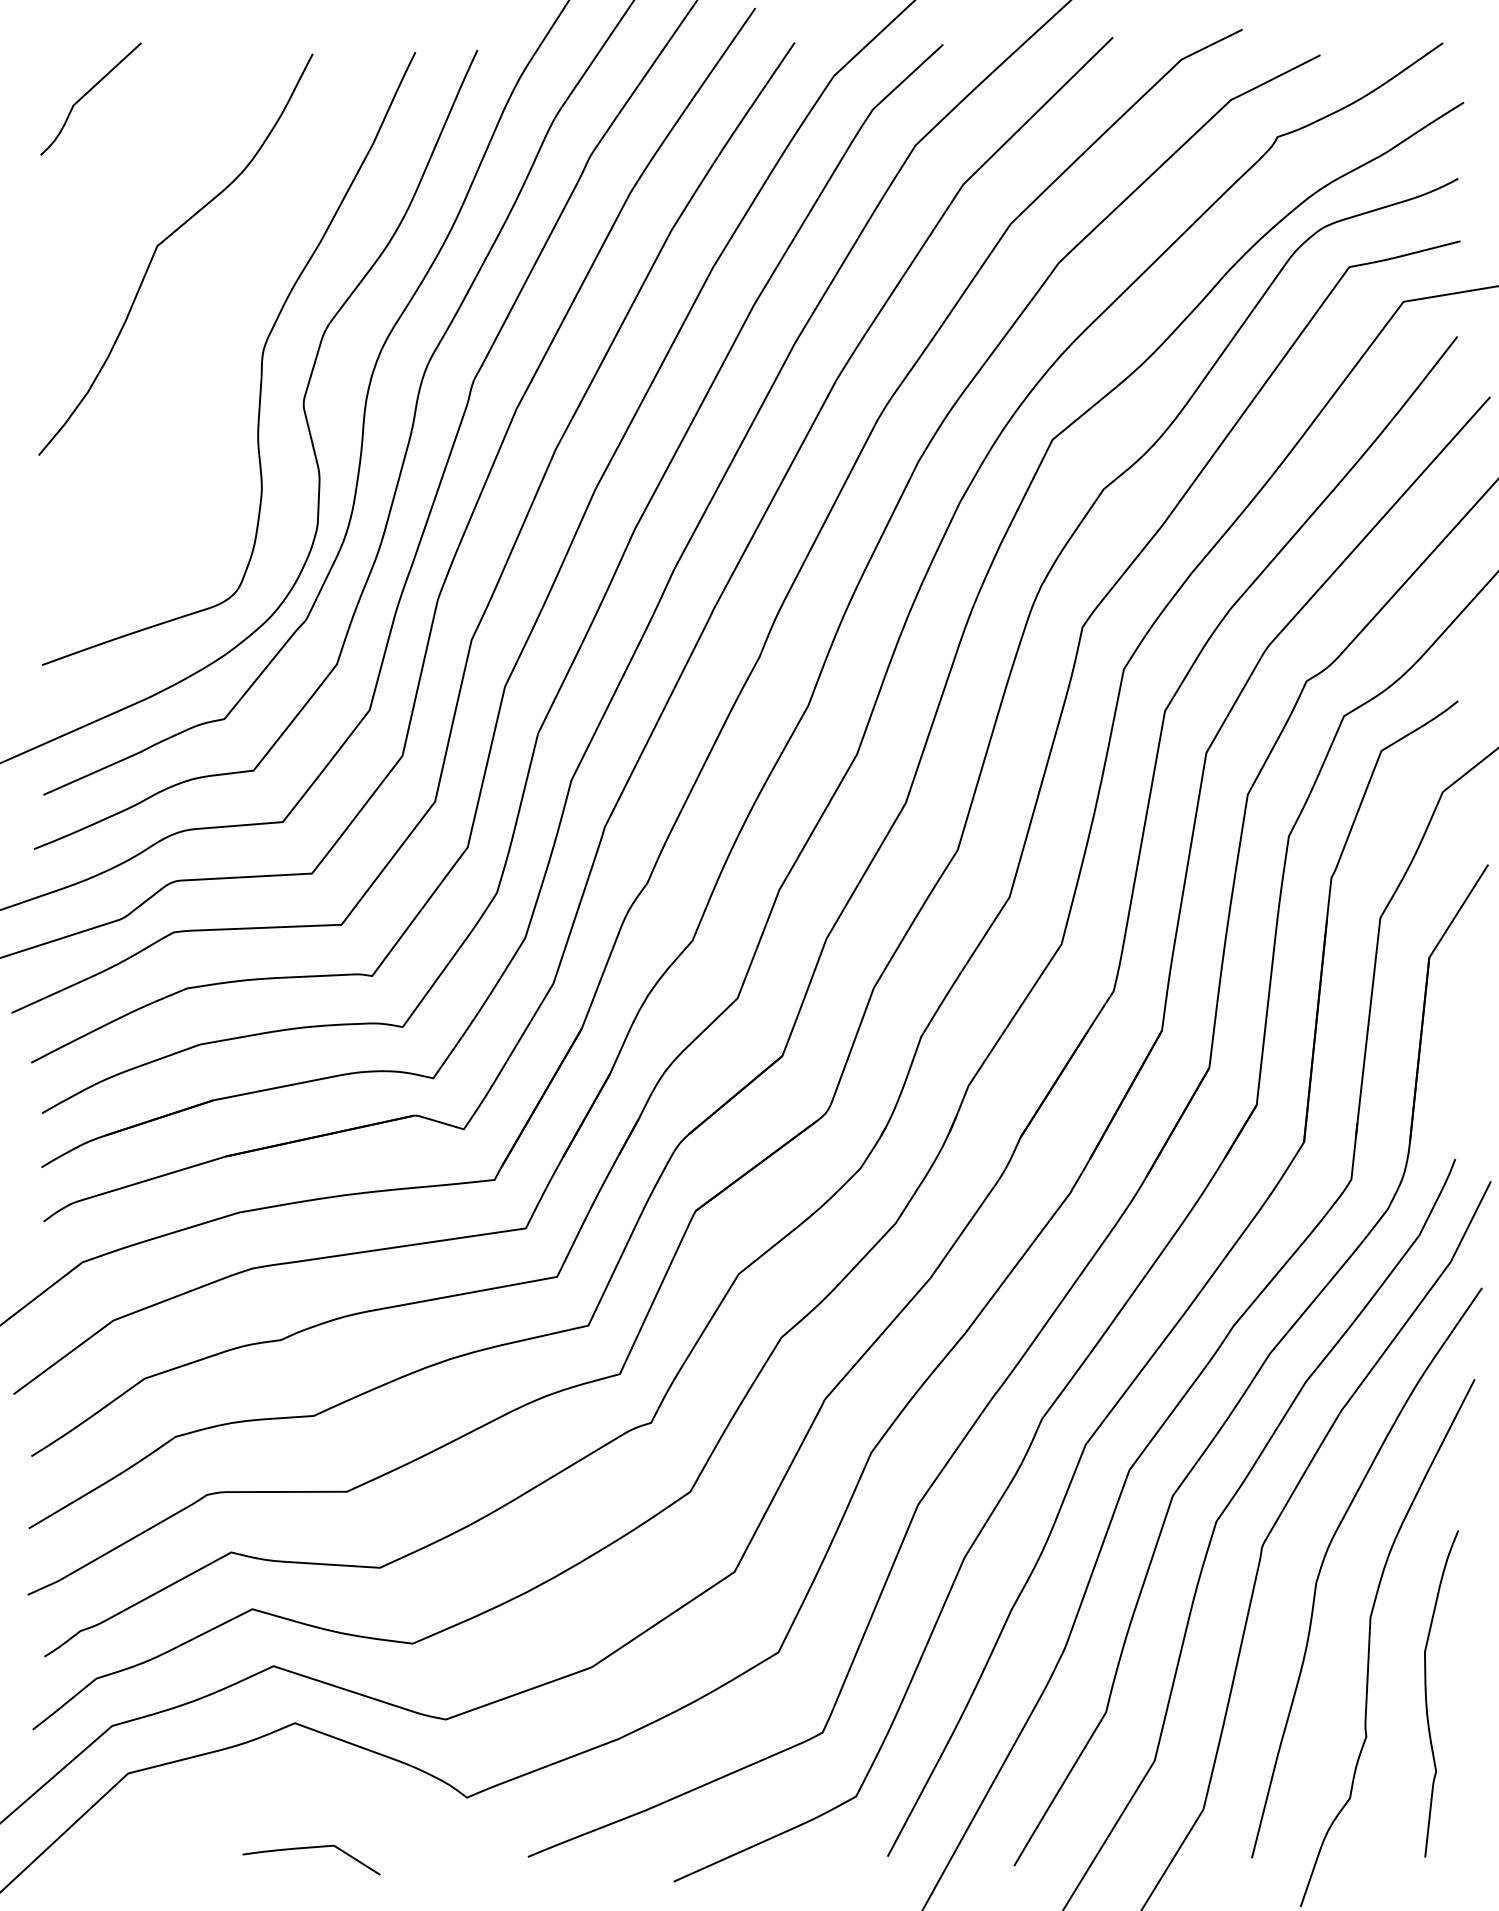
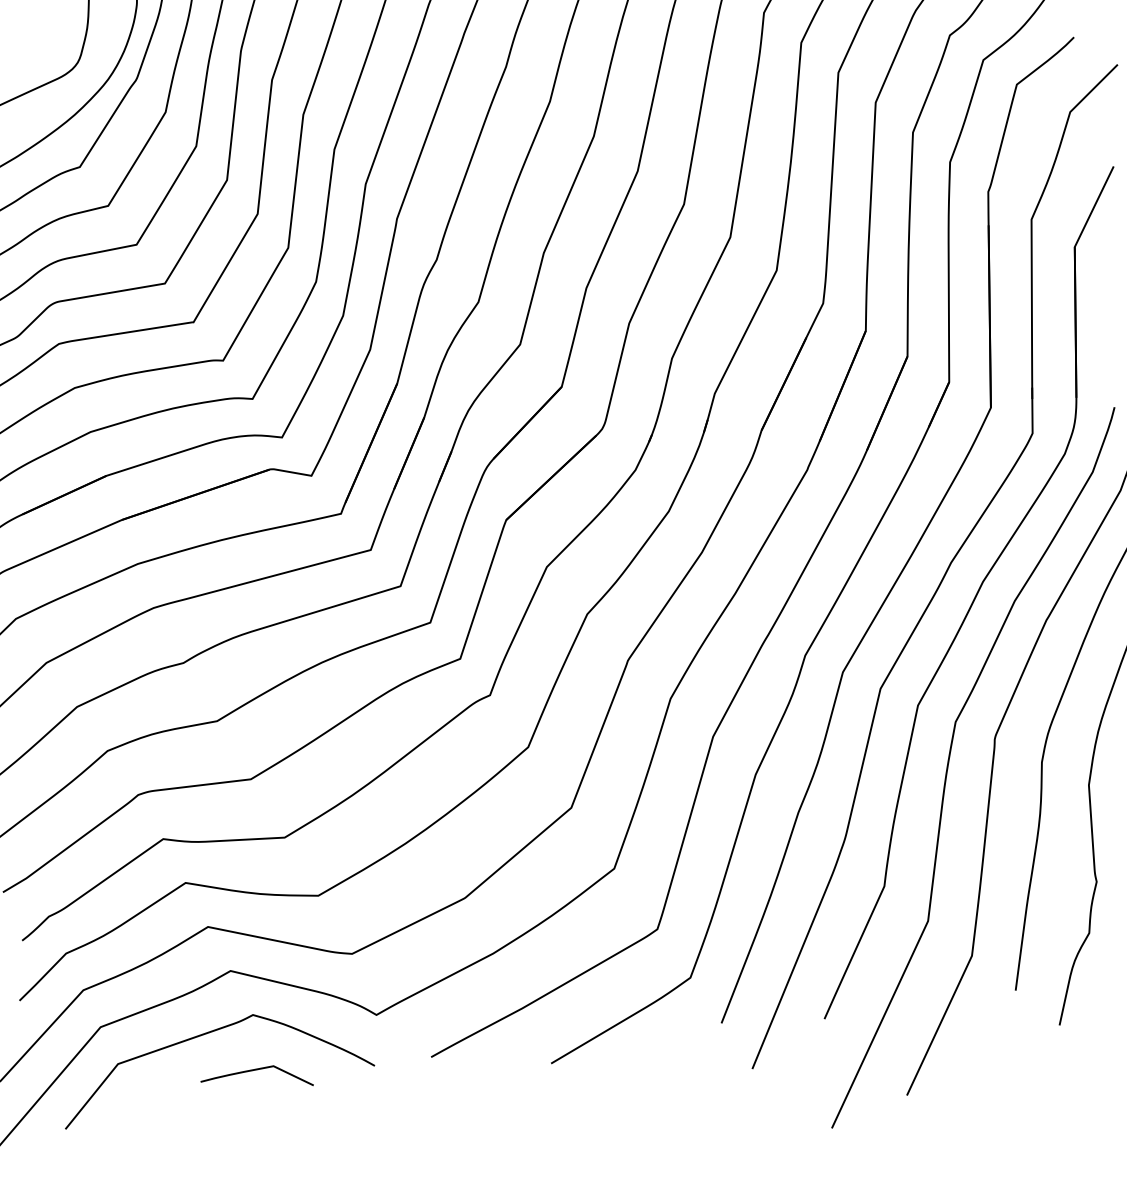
curve: (255, 1797) -> (205, 1034), added

